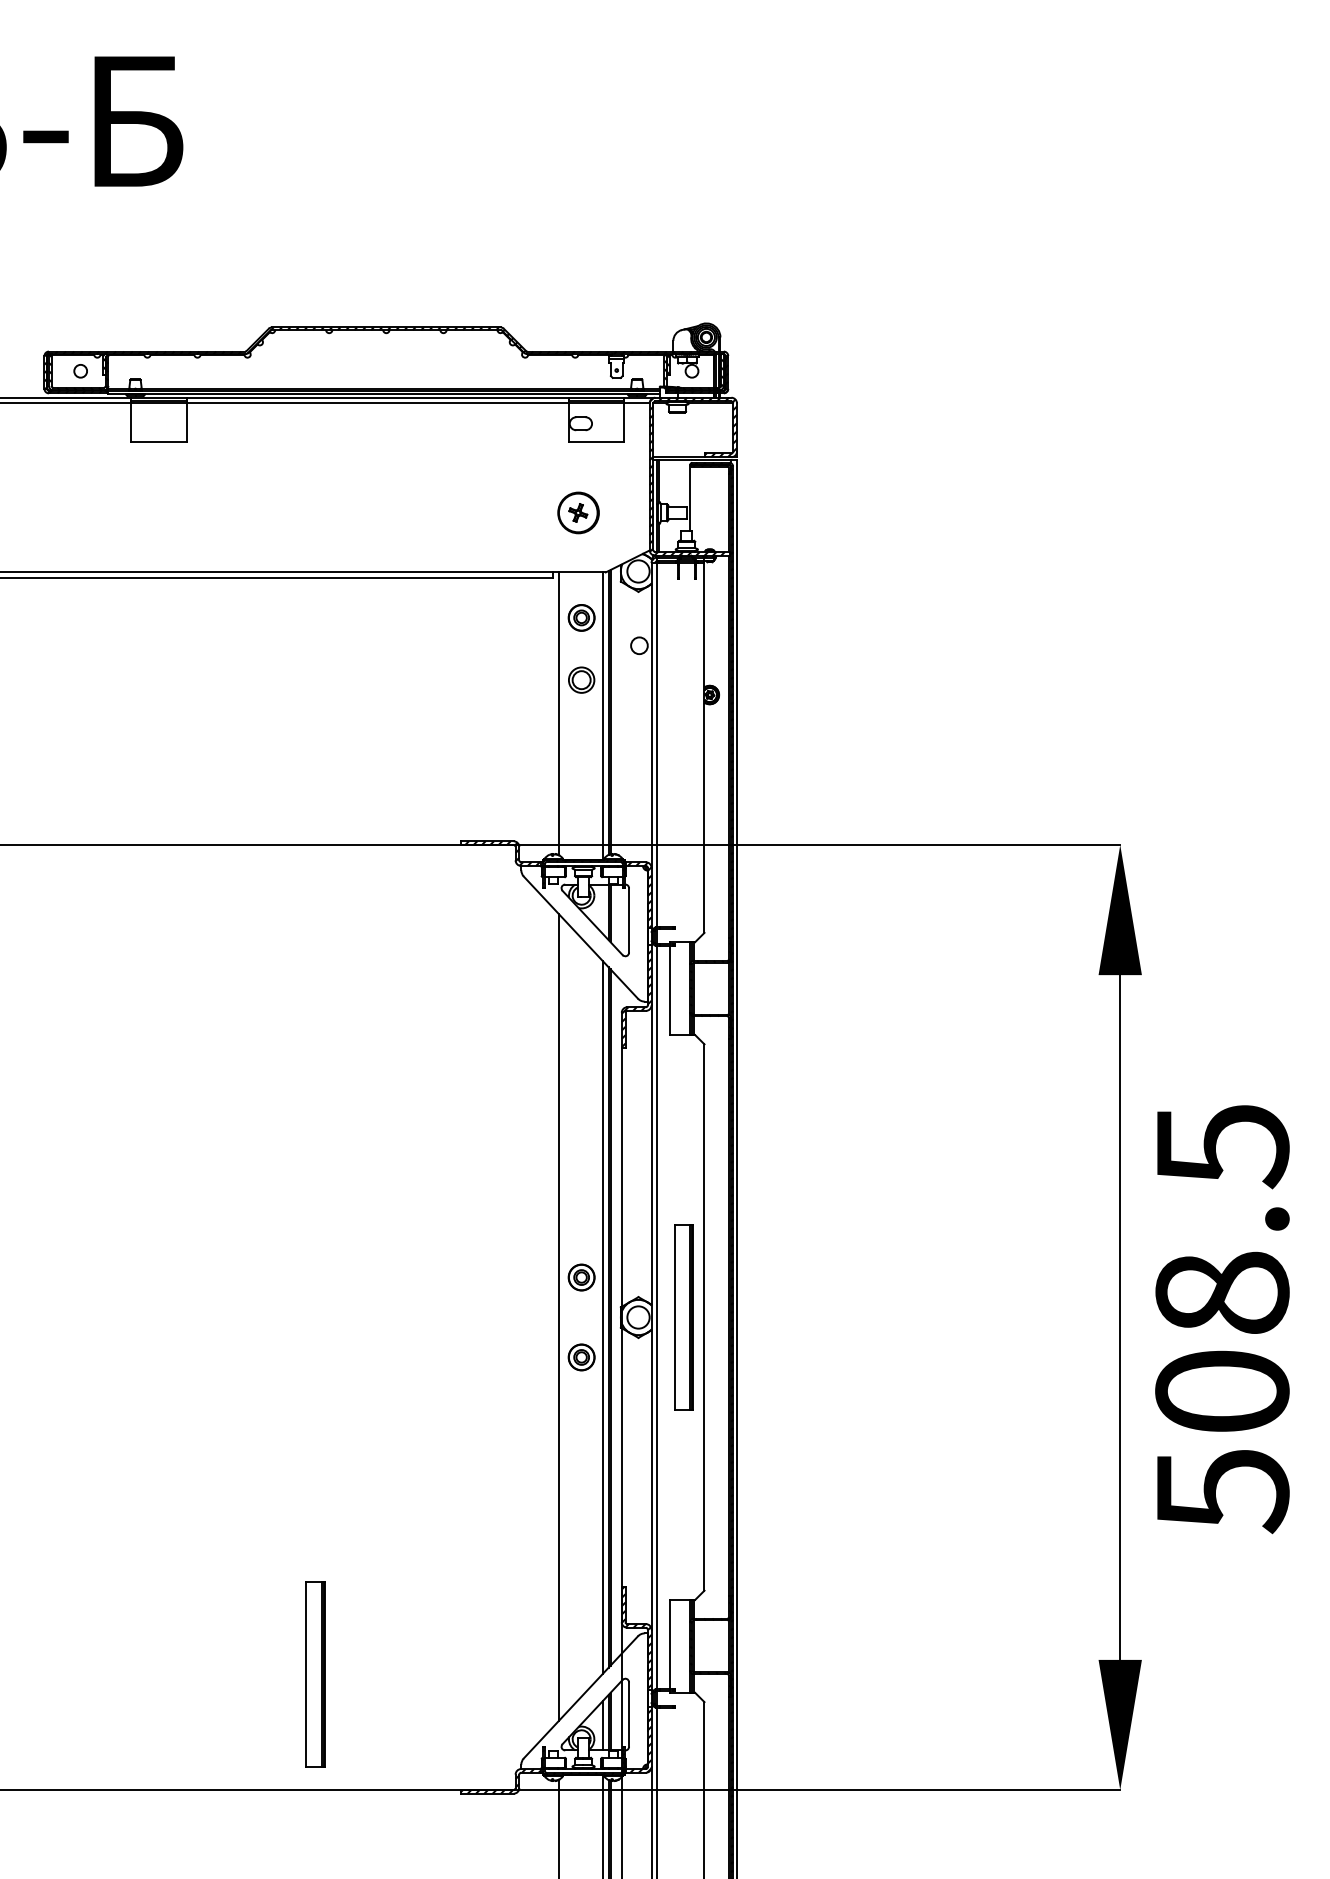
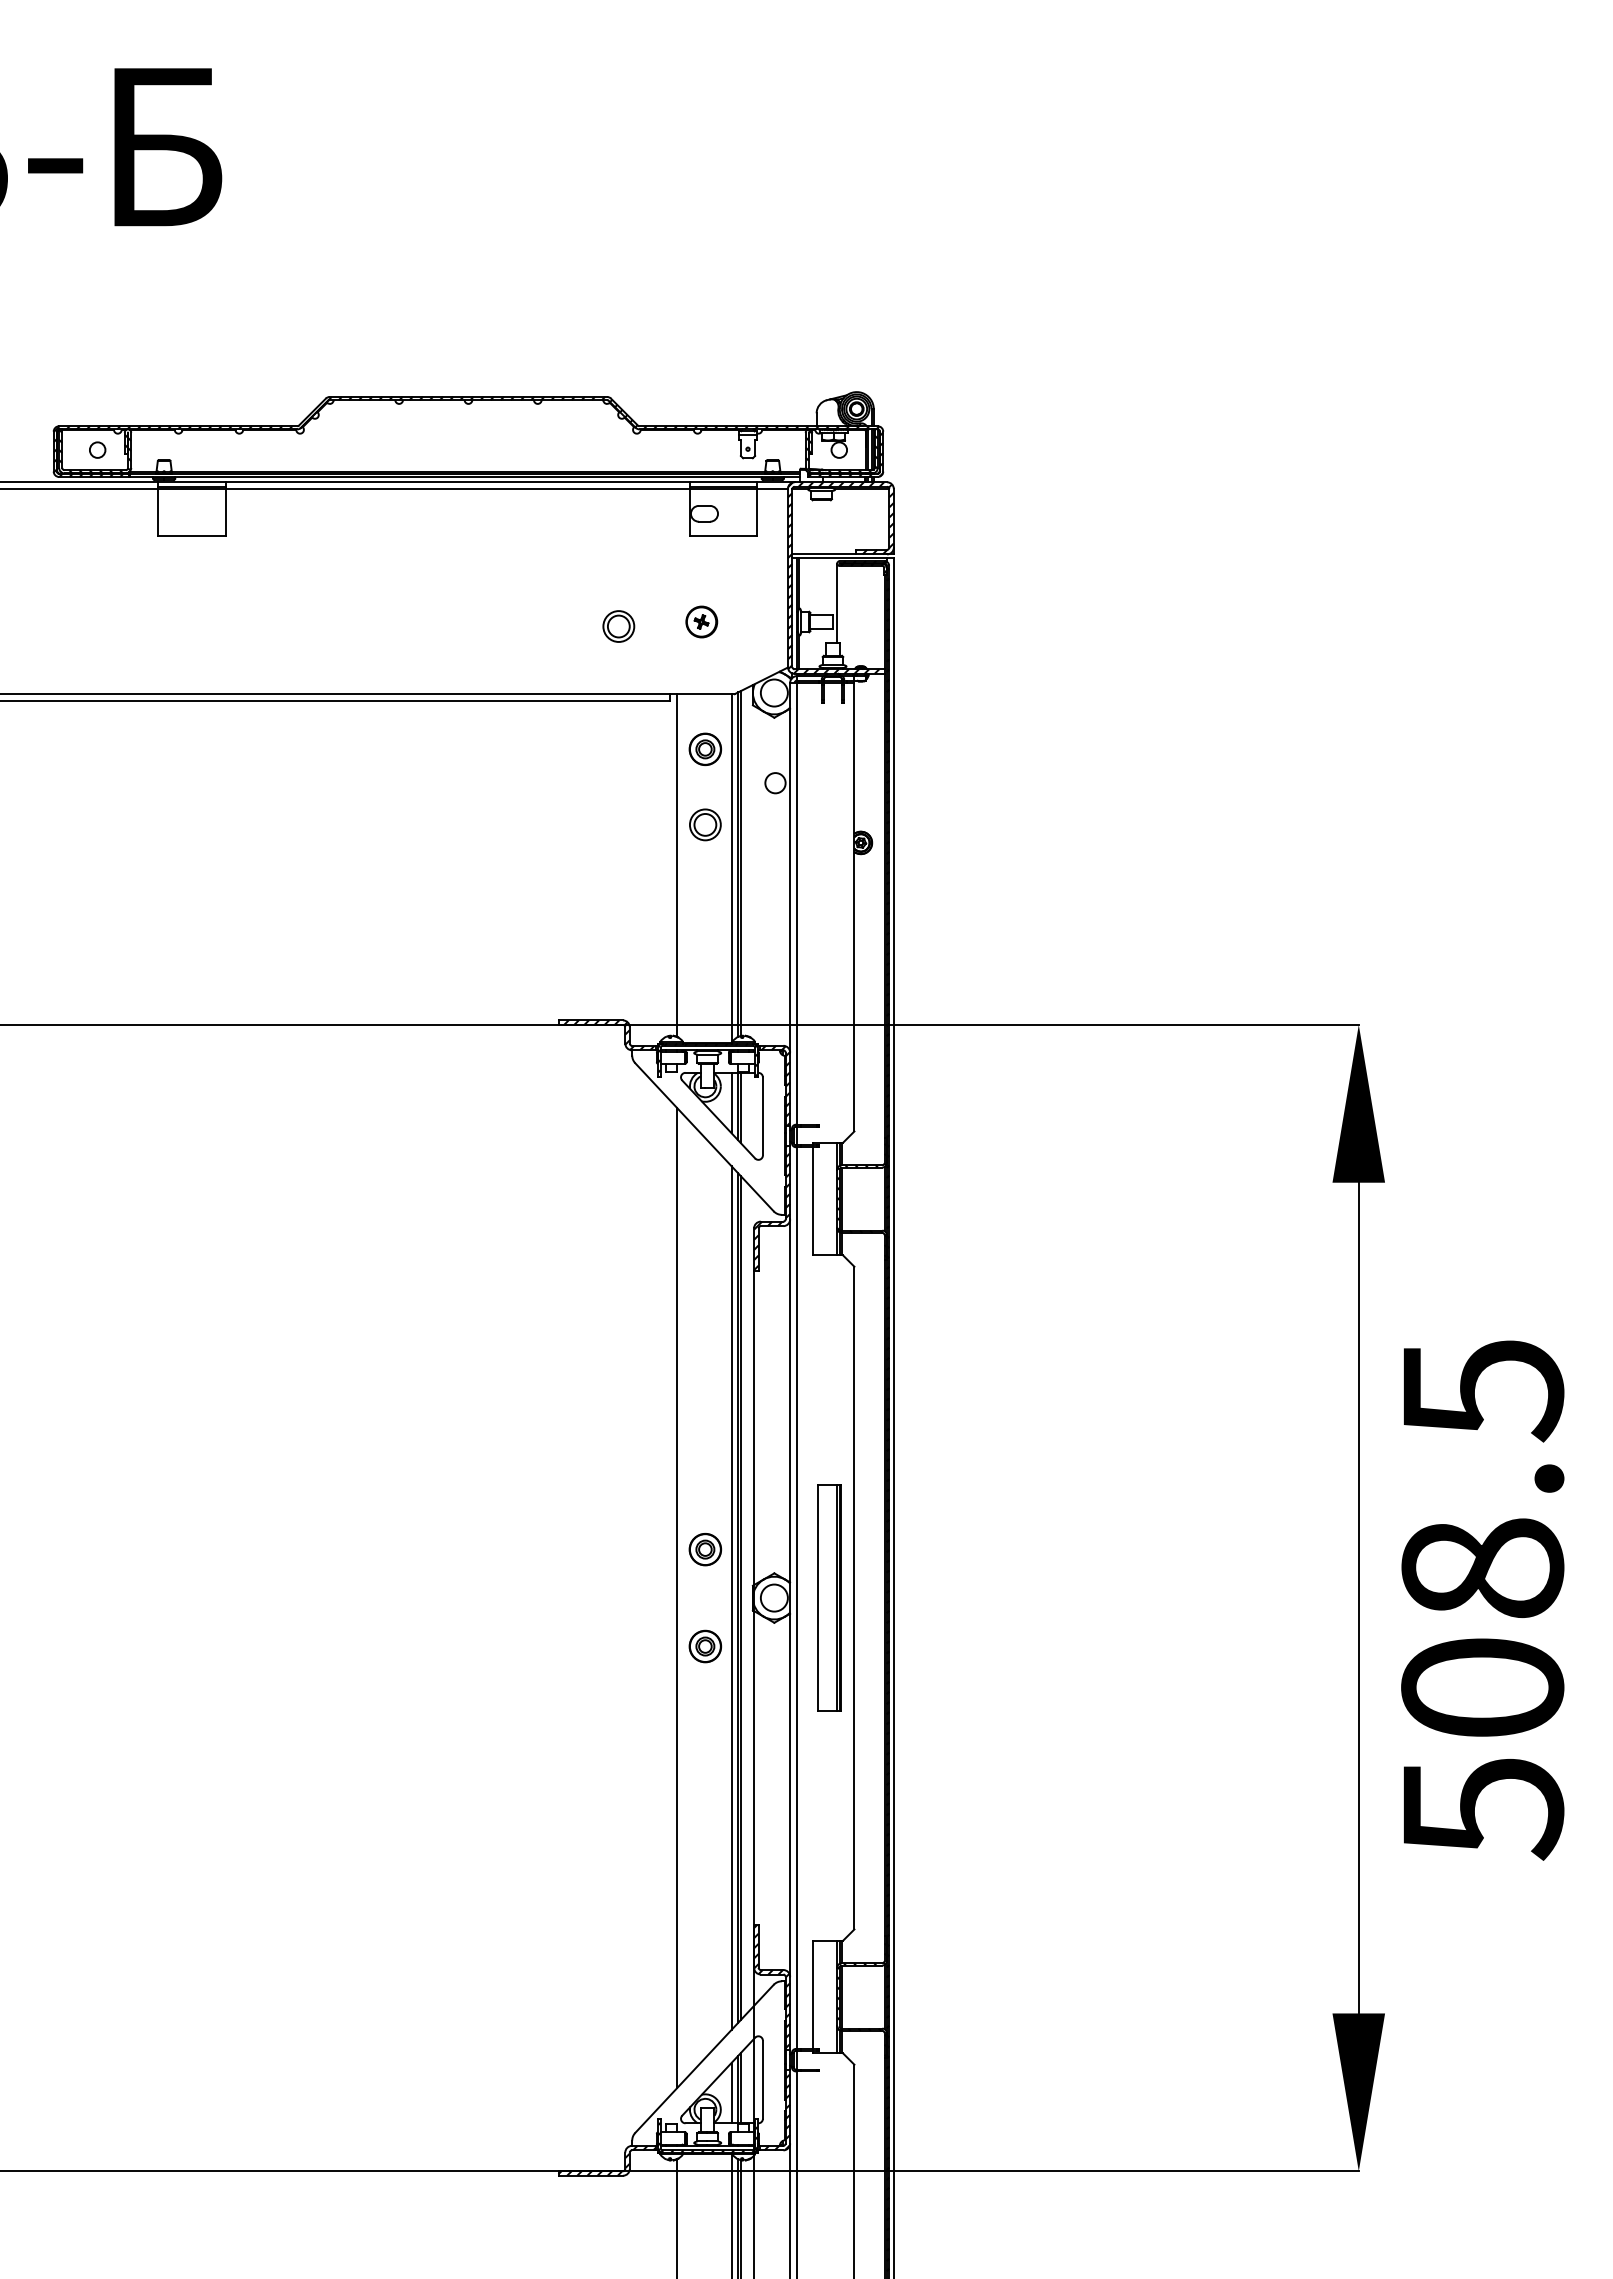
part: (578, 512) -> (701, 621), size x0.62
part: (510, 516) -> (618, 626), added
line: (603, 909) -> (731, 1102), added
part: (315, 1673) -> (382, 2030), removed

